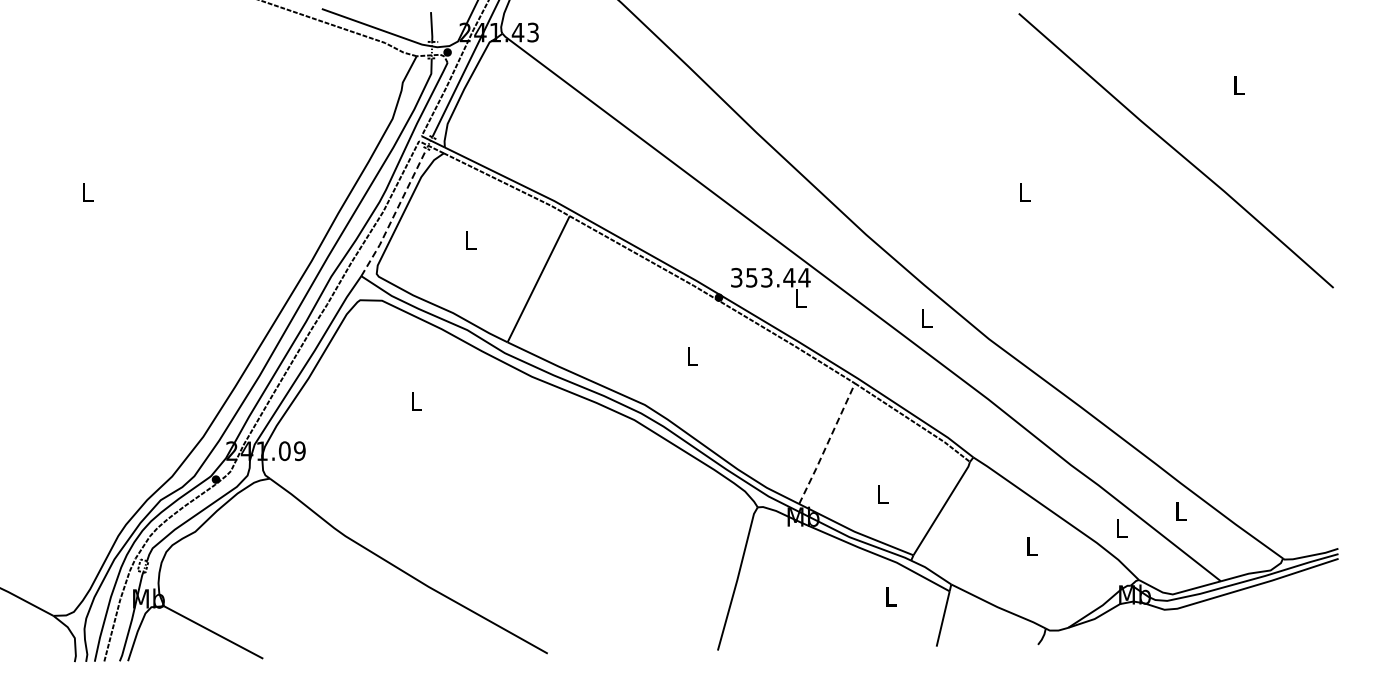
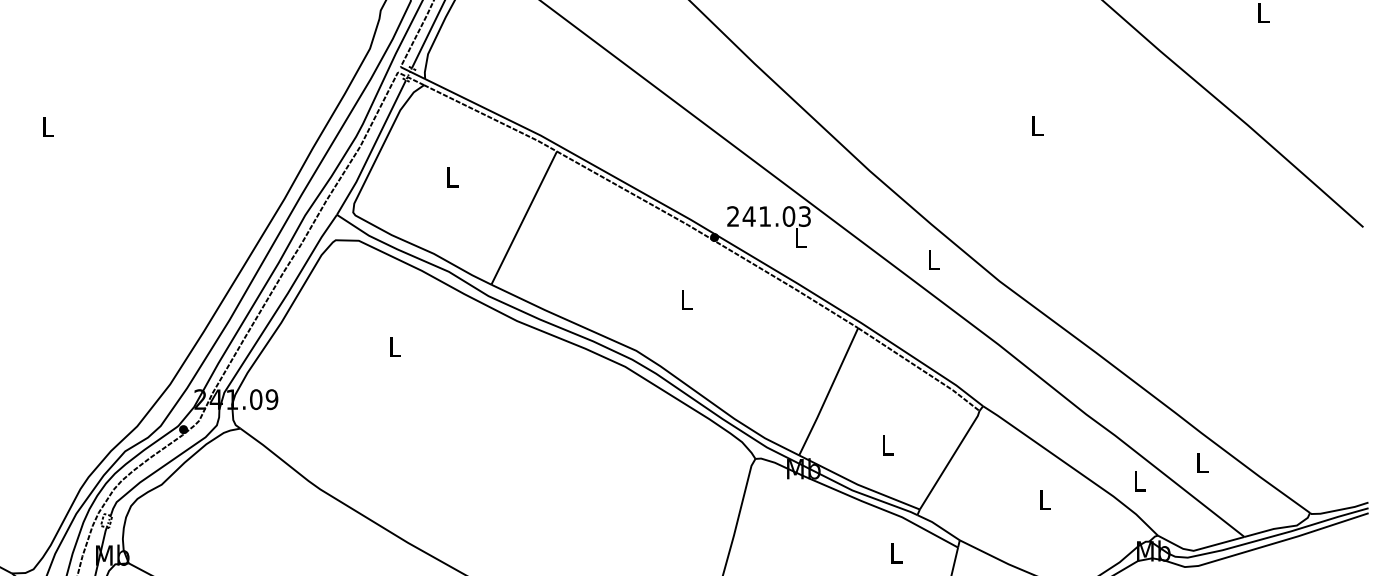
line: (395, 213) -> (373, 148), dashed -> solid
text: (770, 277) -> (768, 216), 353.44 -> 241.03
line: (827, 444) -> (829, 392), dashed -> solid

